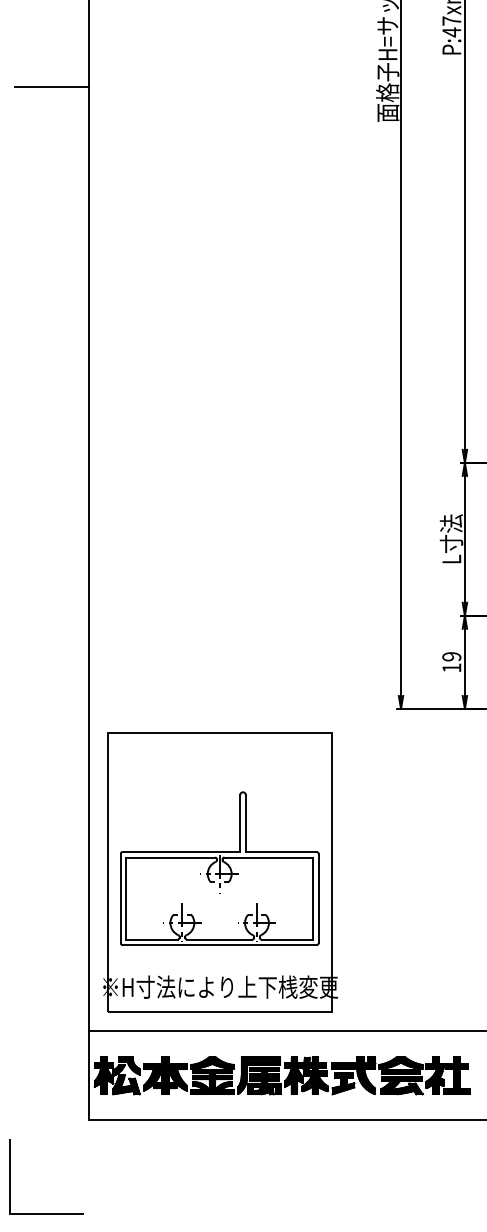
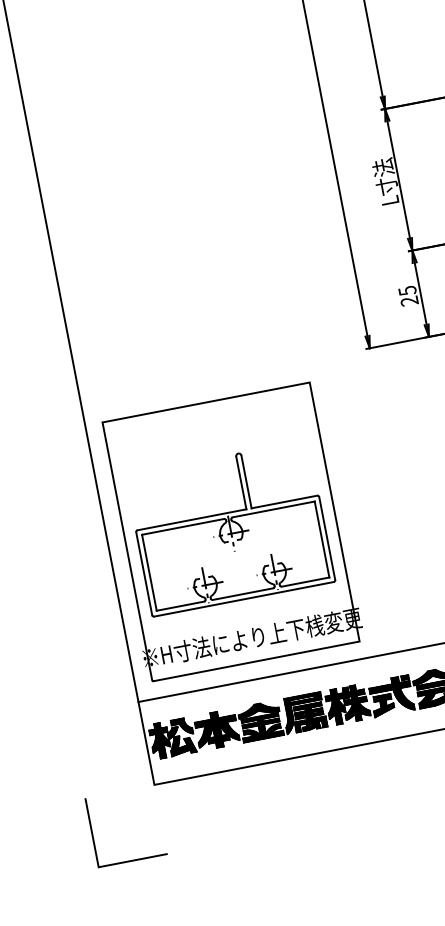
text: (451, 662) -> (408, 296), 19 -> 25
line: (10, 1176) -> (92, 832), moved

